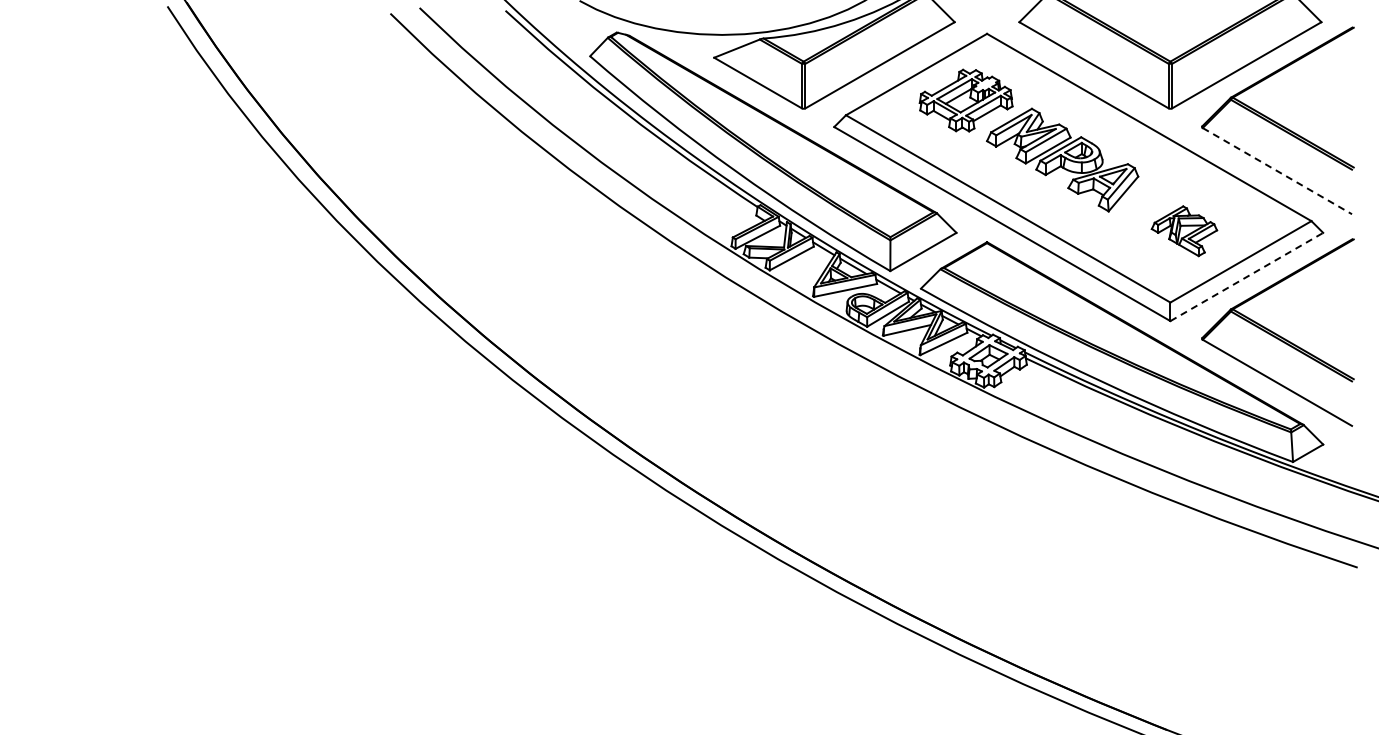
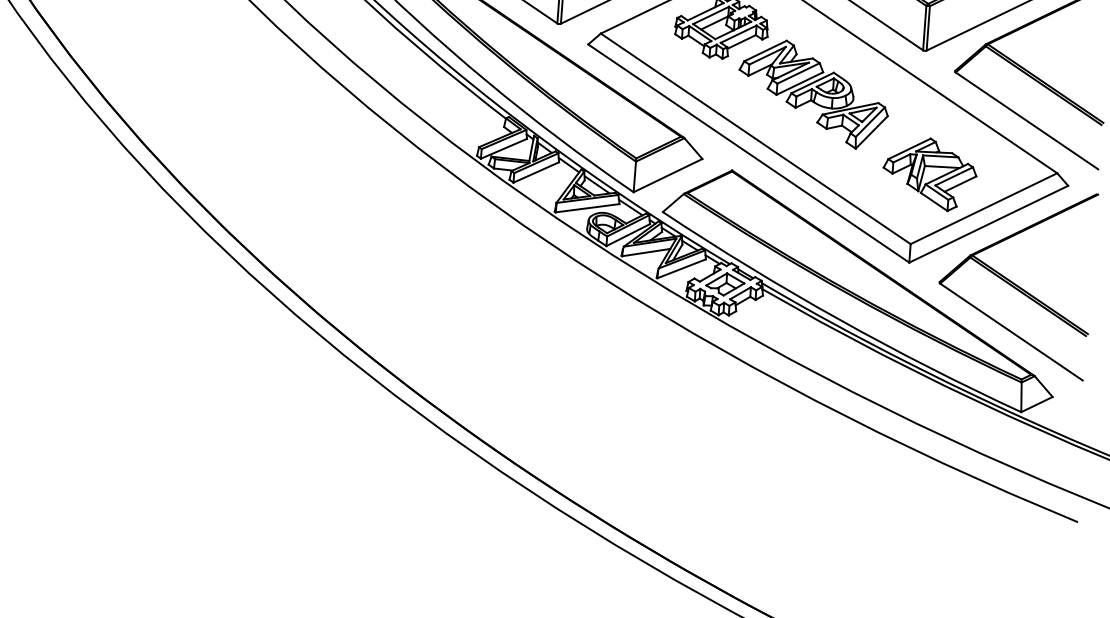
line: (1277, 171) -> (1027, 121), dashed -> solid
part: (1184, 230) -> (929, 173), size x1.43
line: (1247, 276) -> (989, 223), dashed -> solid

